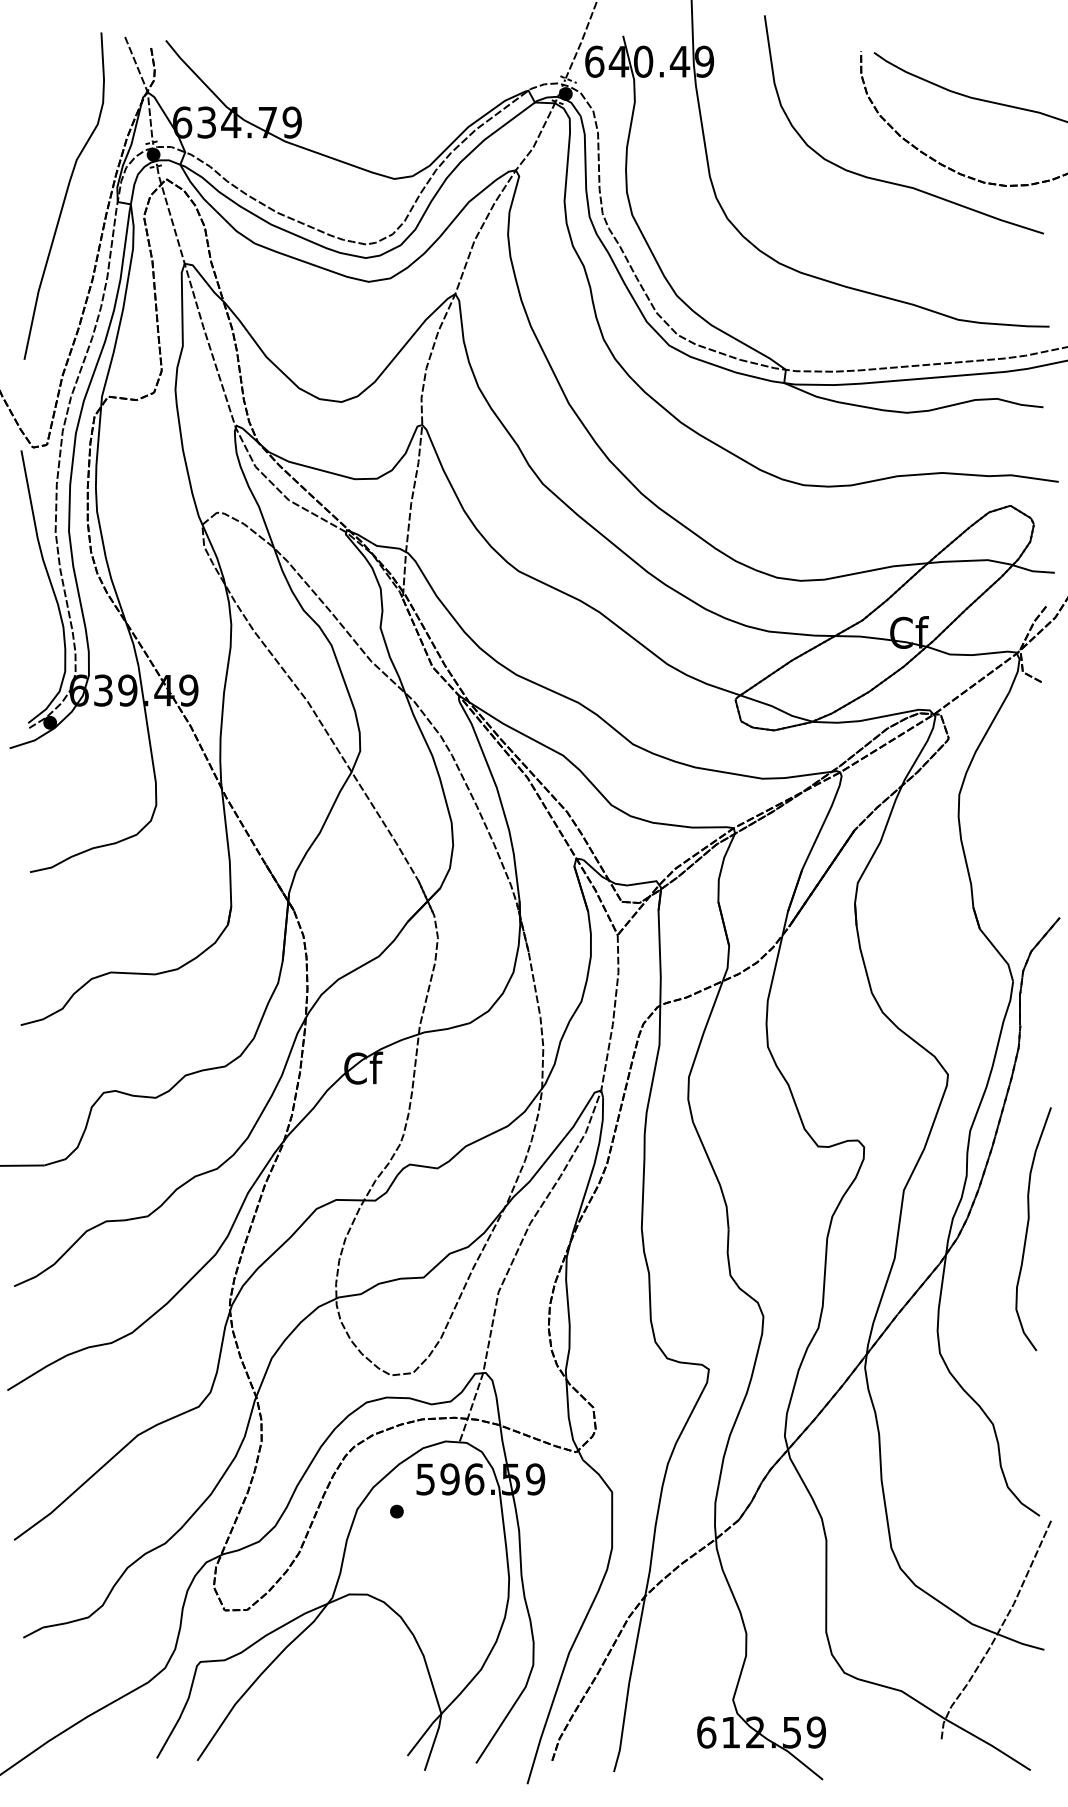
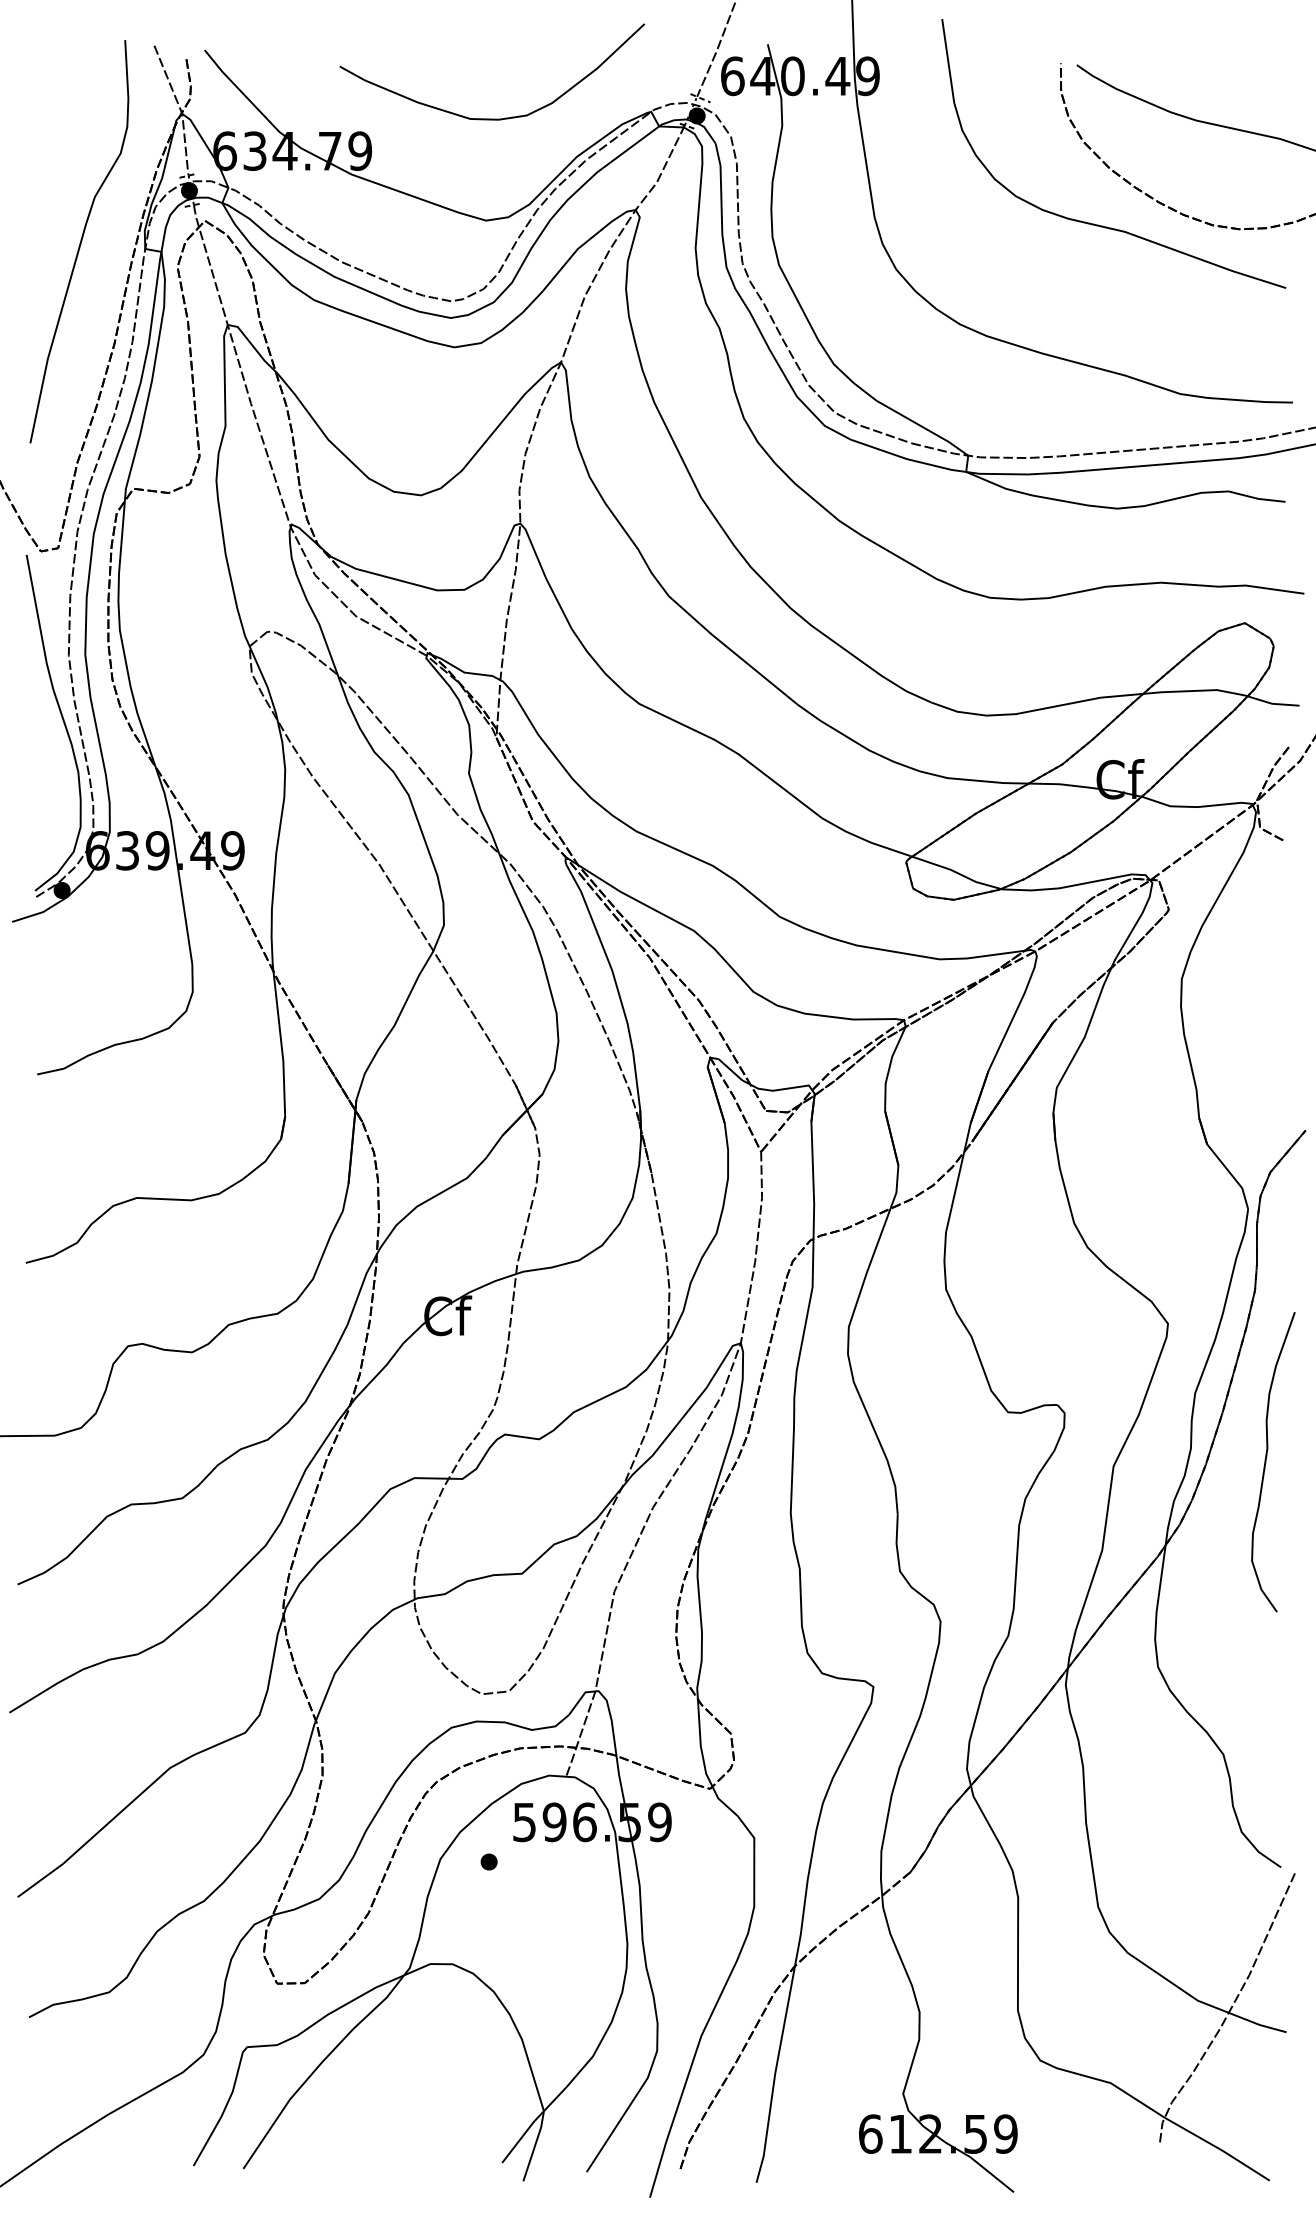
curve: (399, 96) -> (492, 118), added
curve: (1028, 1229) -> (1266, 1462), moved

